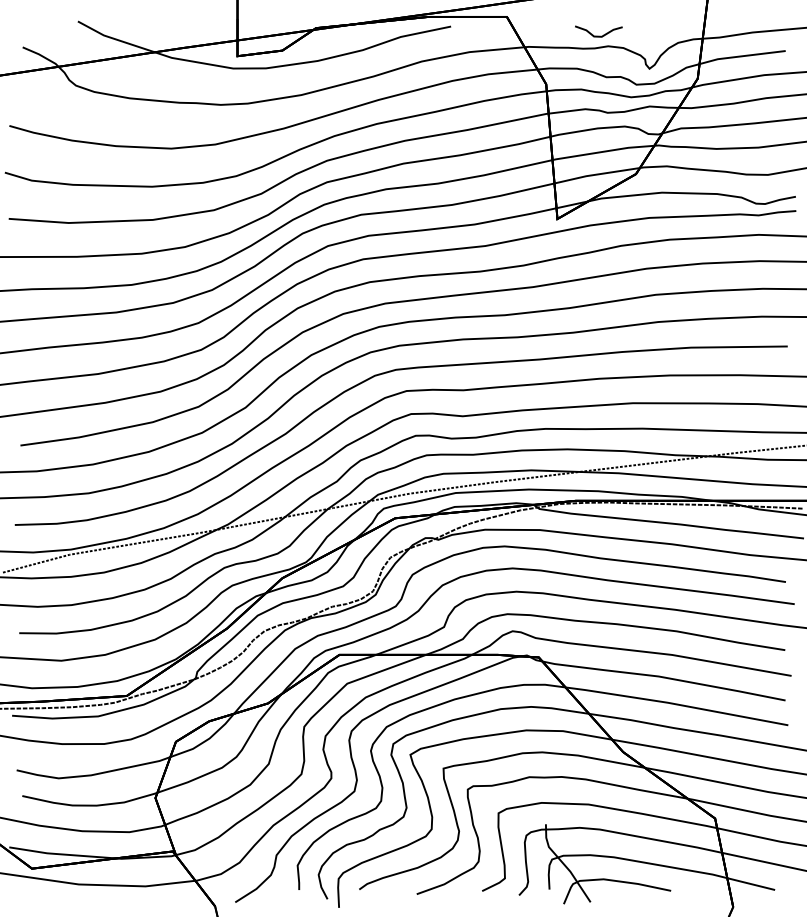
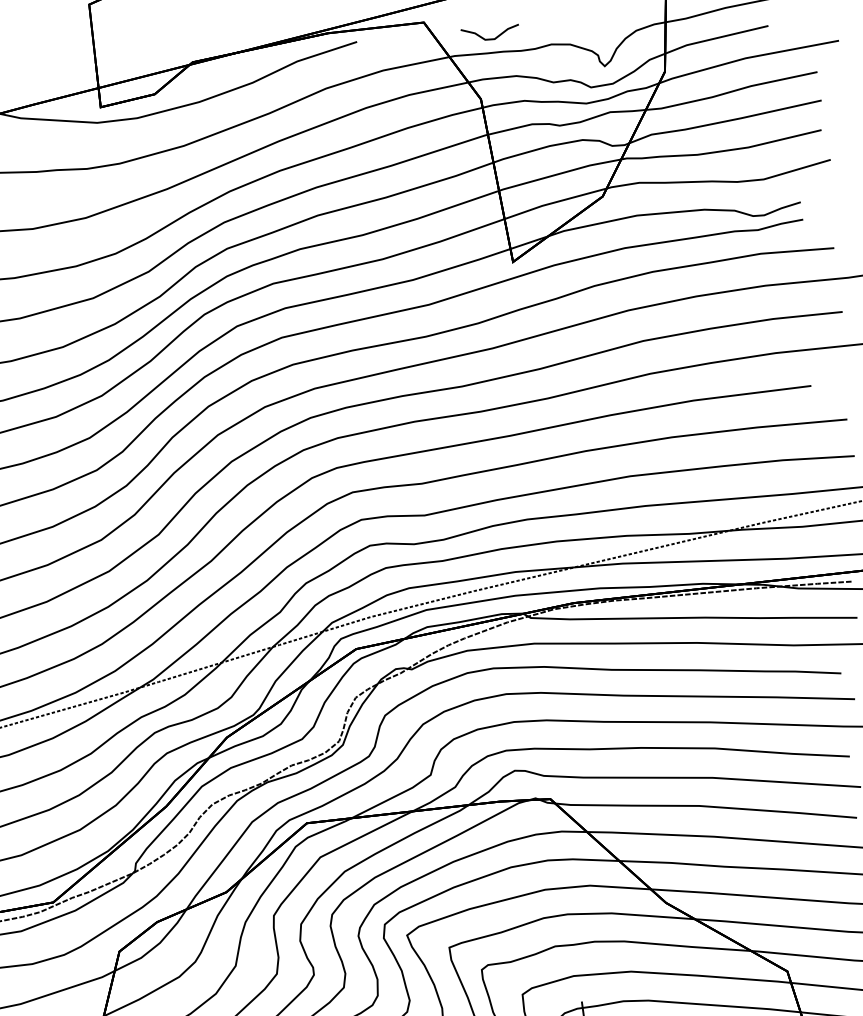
curve: (598, 35) -> (490, 37), moved

